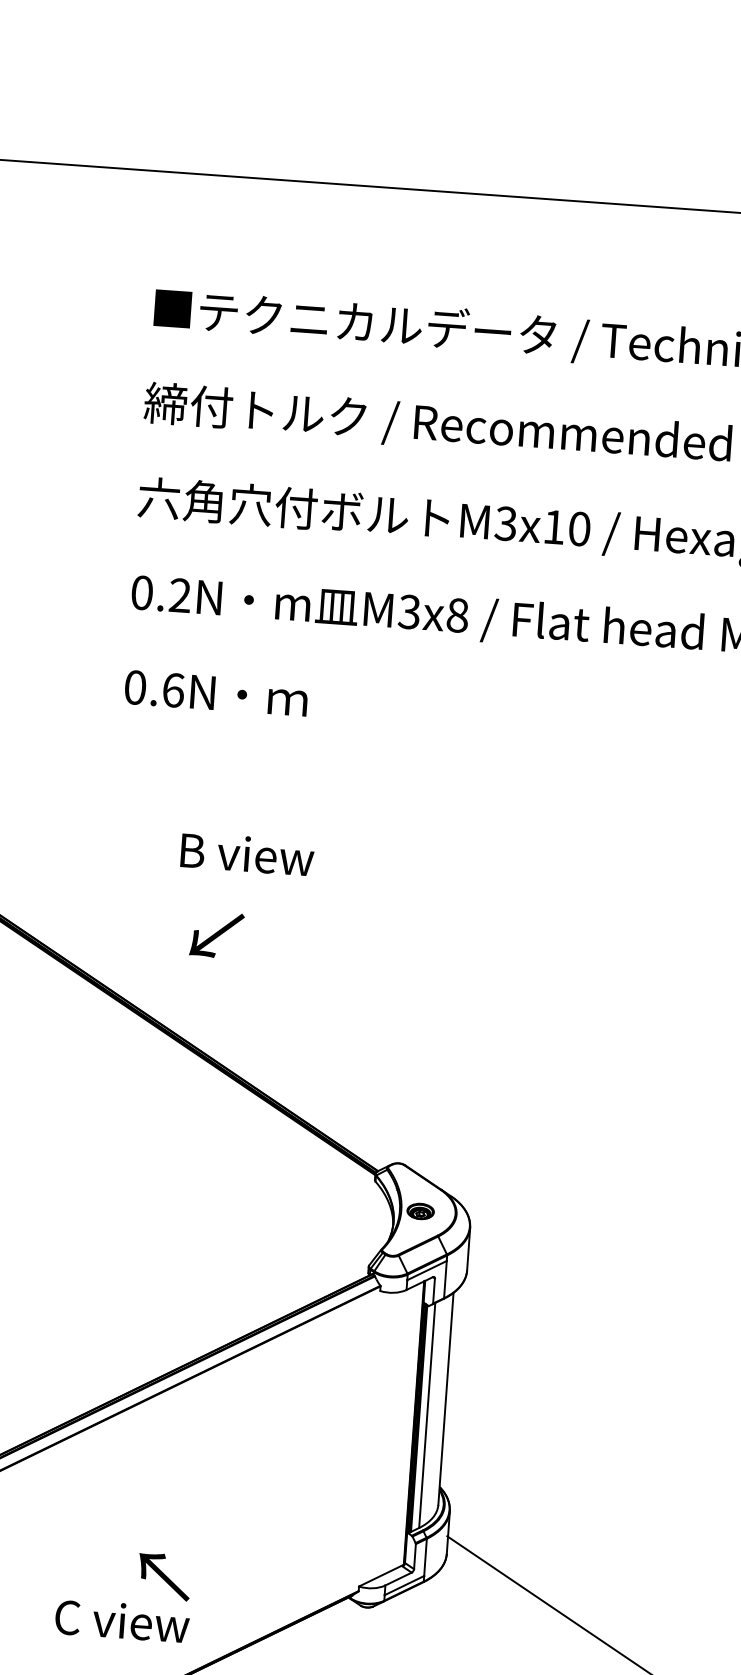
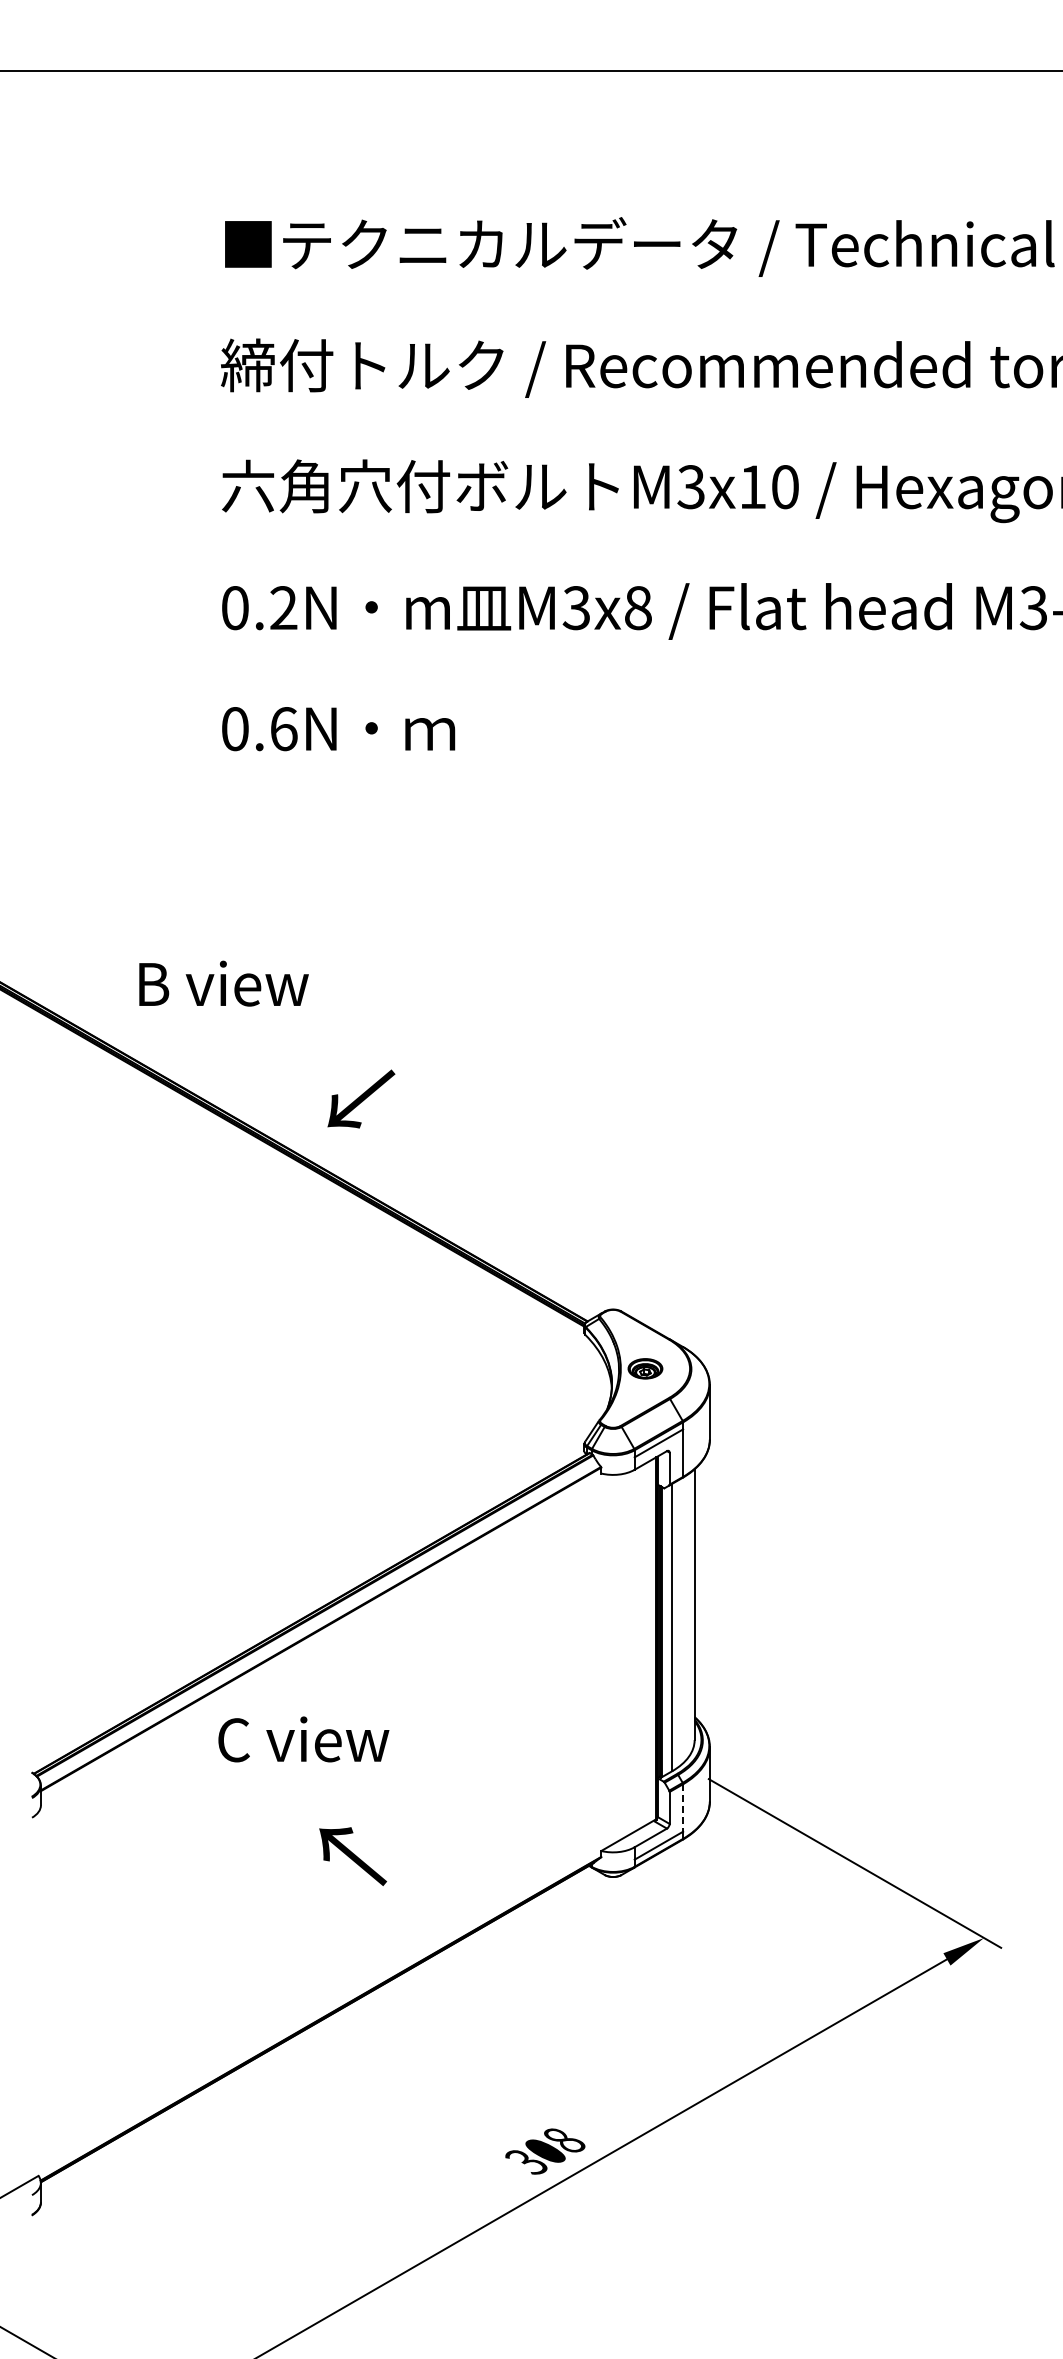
text: (247, 854) -> (223, 983), moved
text: (217, 934) -> (361, 1098), moved
line: (425, 1557) -> (683, 1807), solid -> dashed
text: (122, 1621) -> (303, 1739), moved

